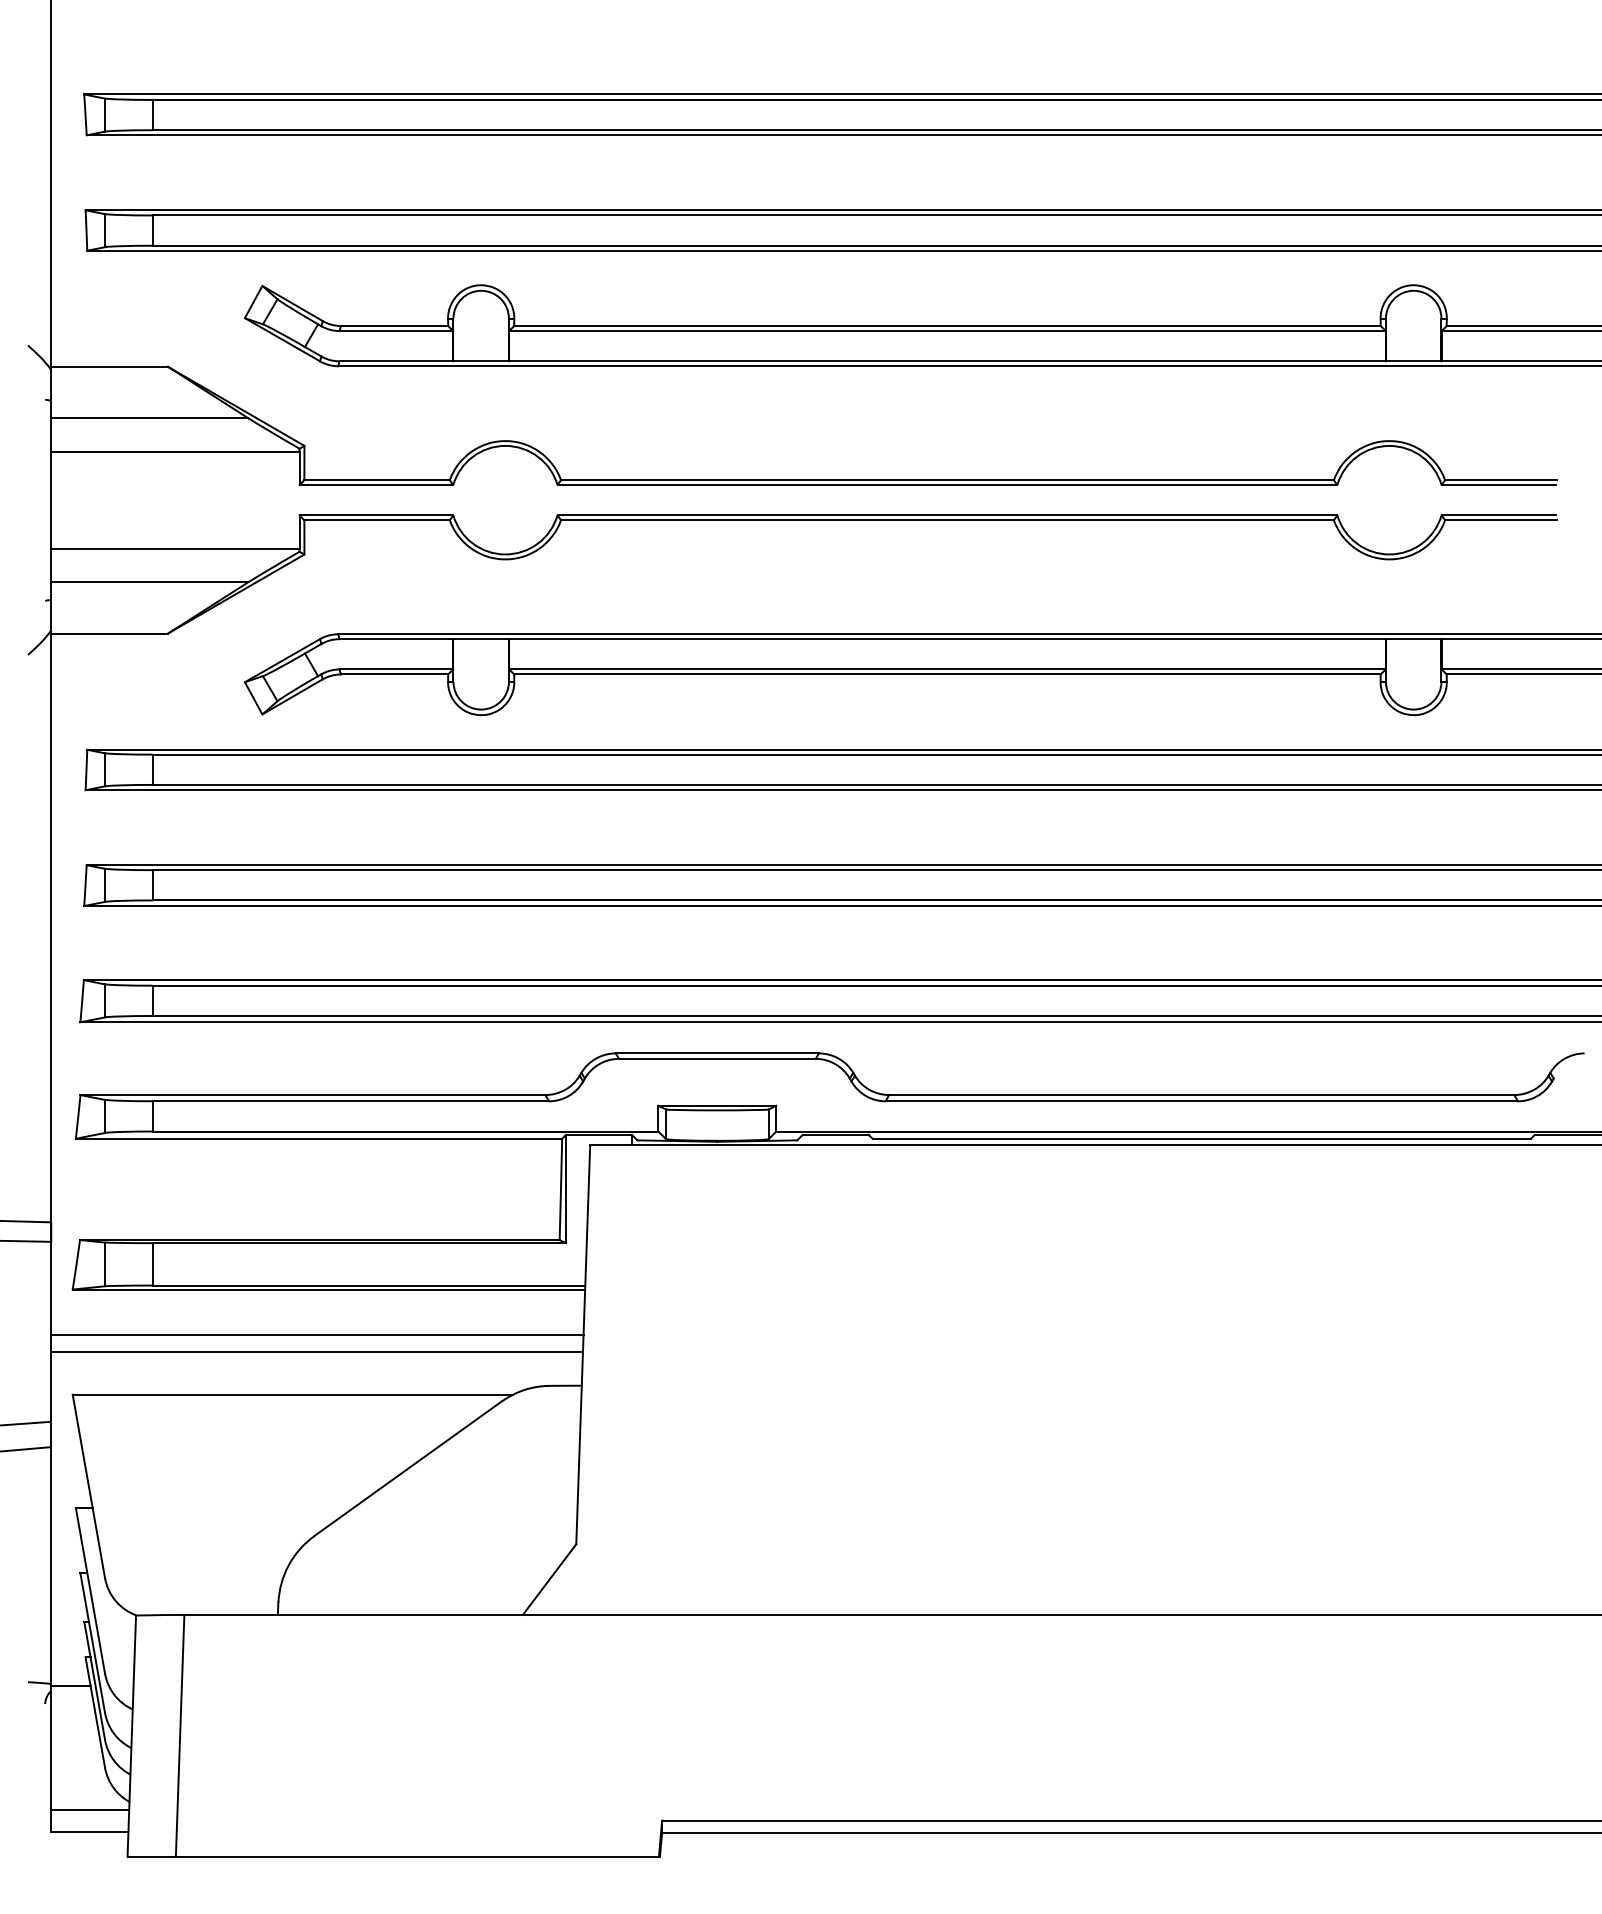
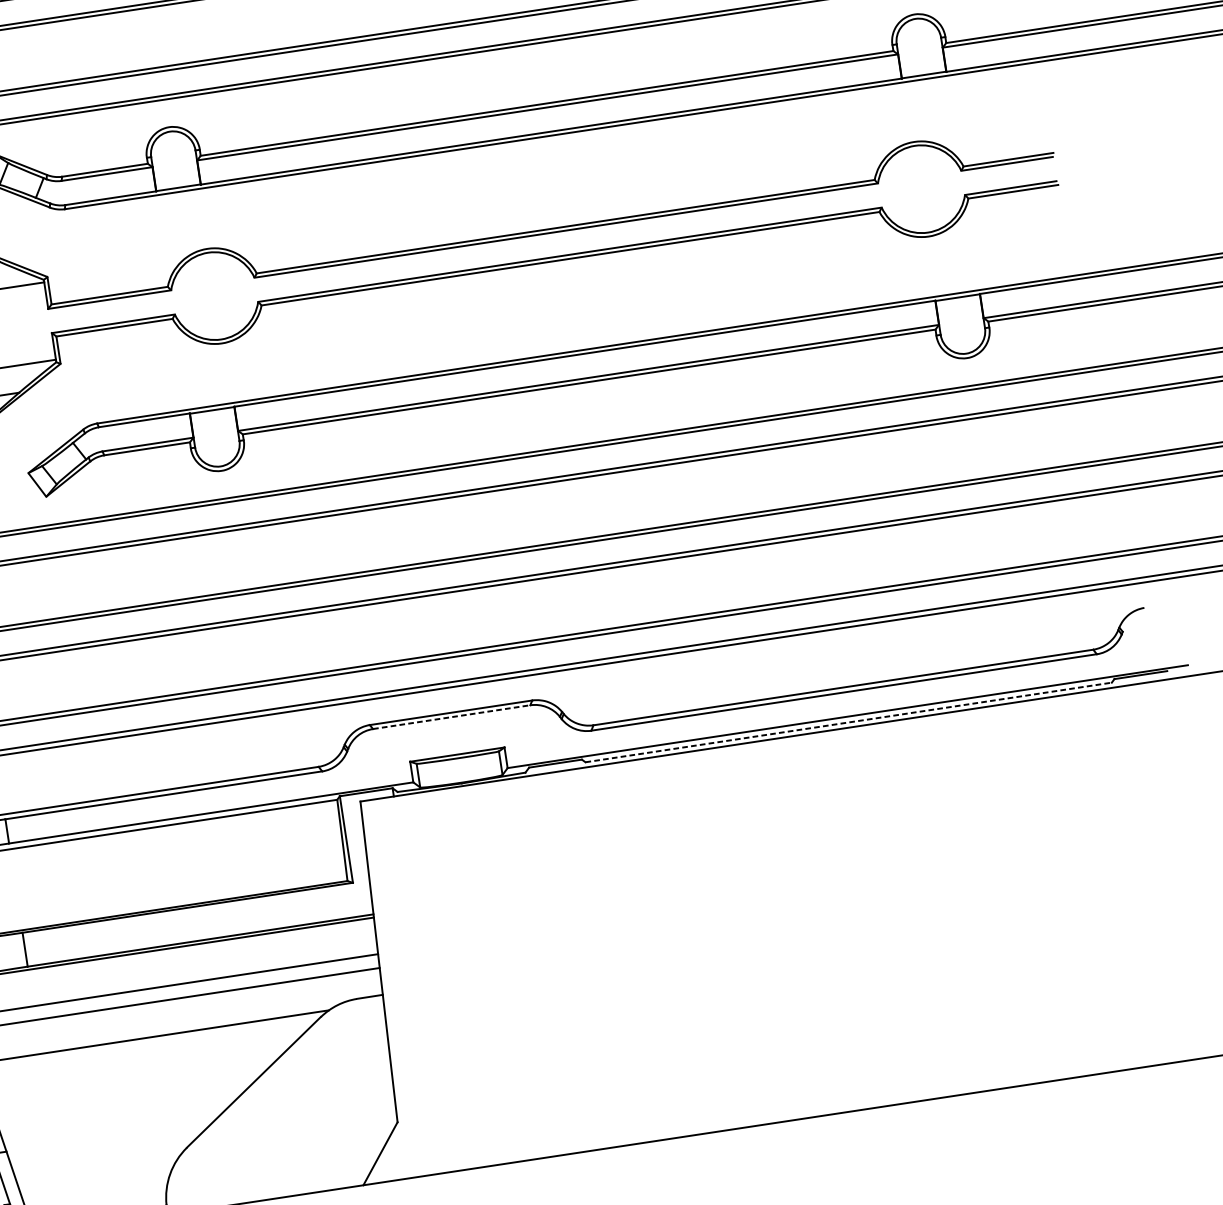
line: (717, 1058) -> (451, 716), solid -> dashed
line: (1202, 1138) -> (849, 722), solid -> dashed

